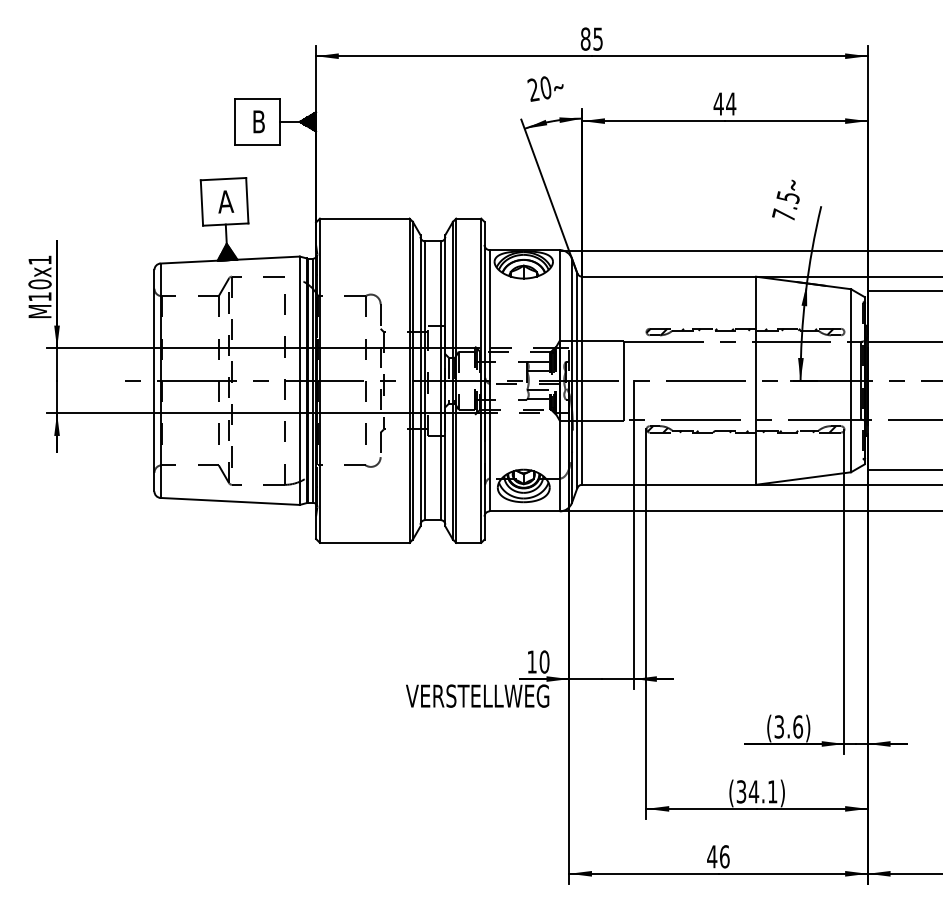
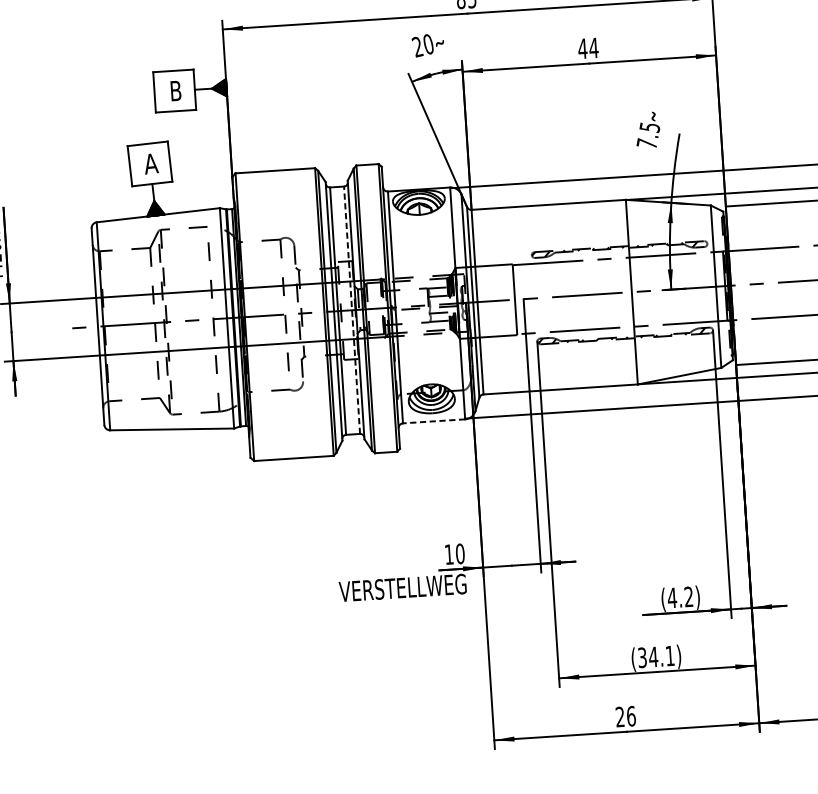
line: (440, 380) -> (351, 310), solid -> dashed
line: (524, 511) -> (433, 421), solid -> dashed
text: (788, 726) -> (680, 597), (3.6) -> (4.2)
text: (712, 856) -> (620, 716), 46 -> 26

